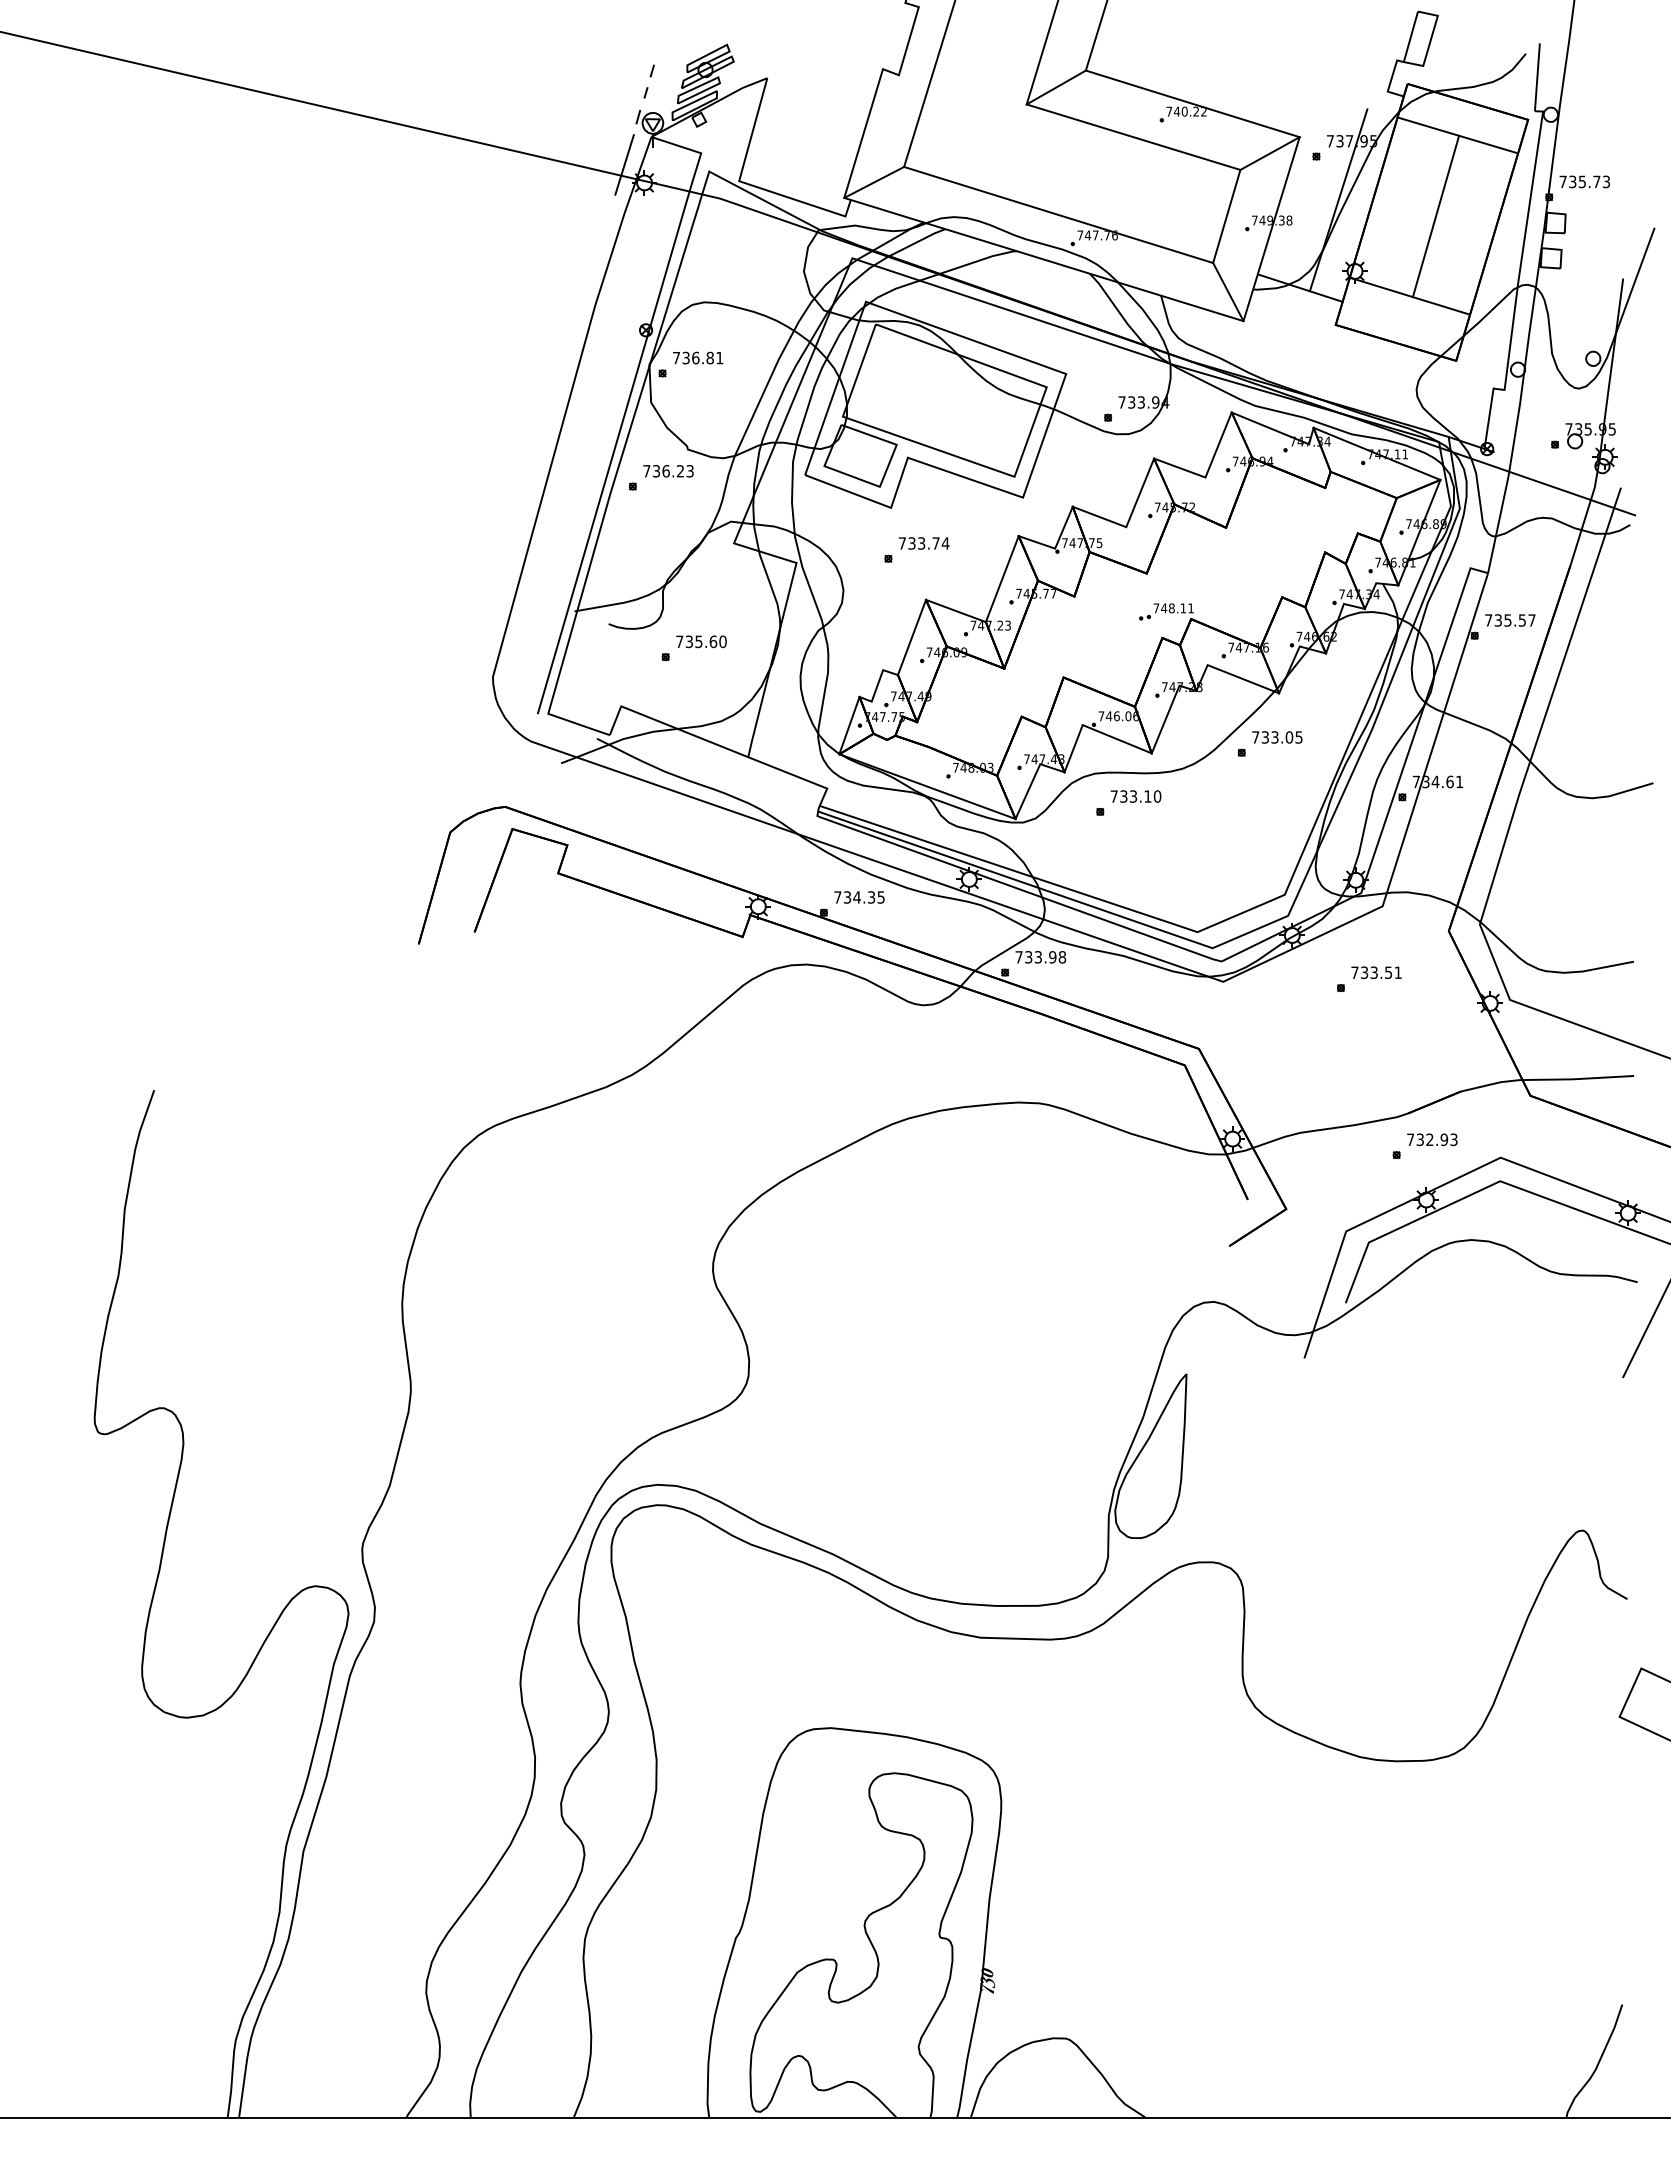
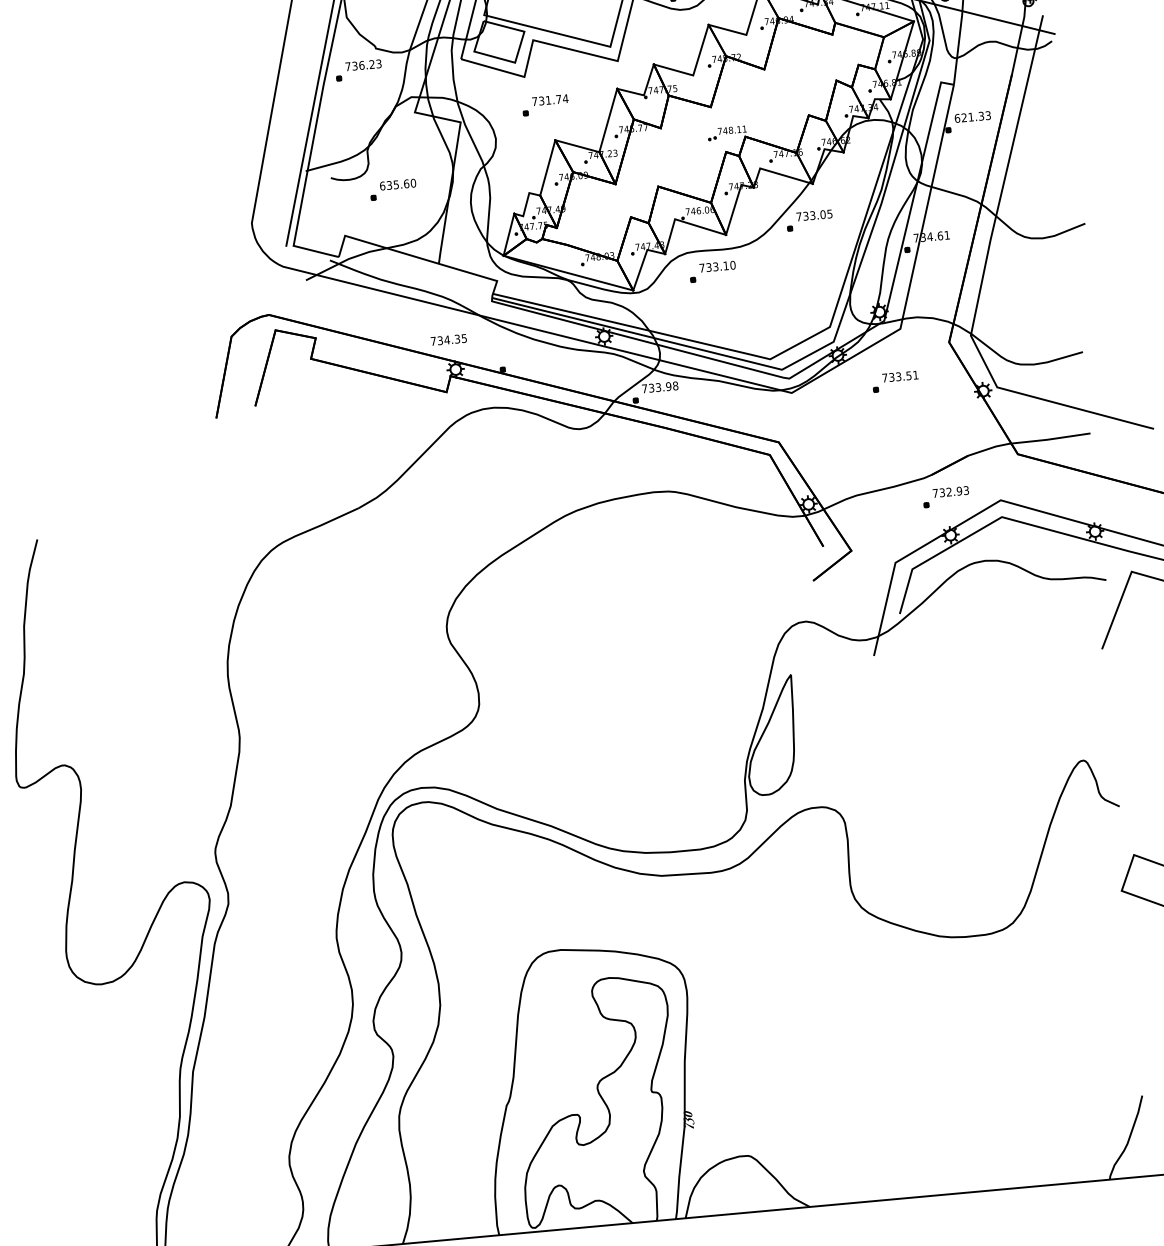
text: (921, 543) -> (548, 100), 733.74 -> 731.74
text: (1510, 620) -> (972, 117), 735.57 -> 621.33
text: (679, 641) -> (382, 185), 735.60 -> 635.60
text: (859, 897) -> (448, 339), moved

